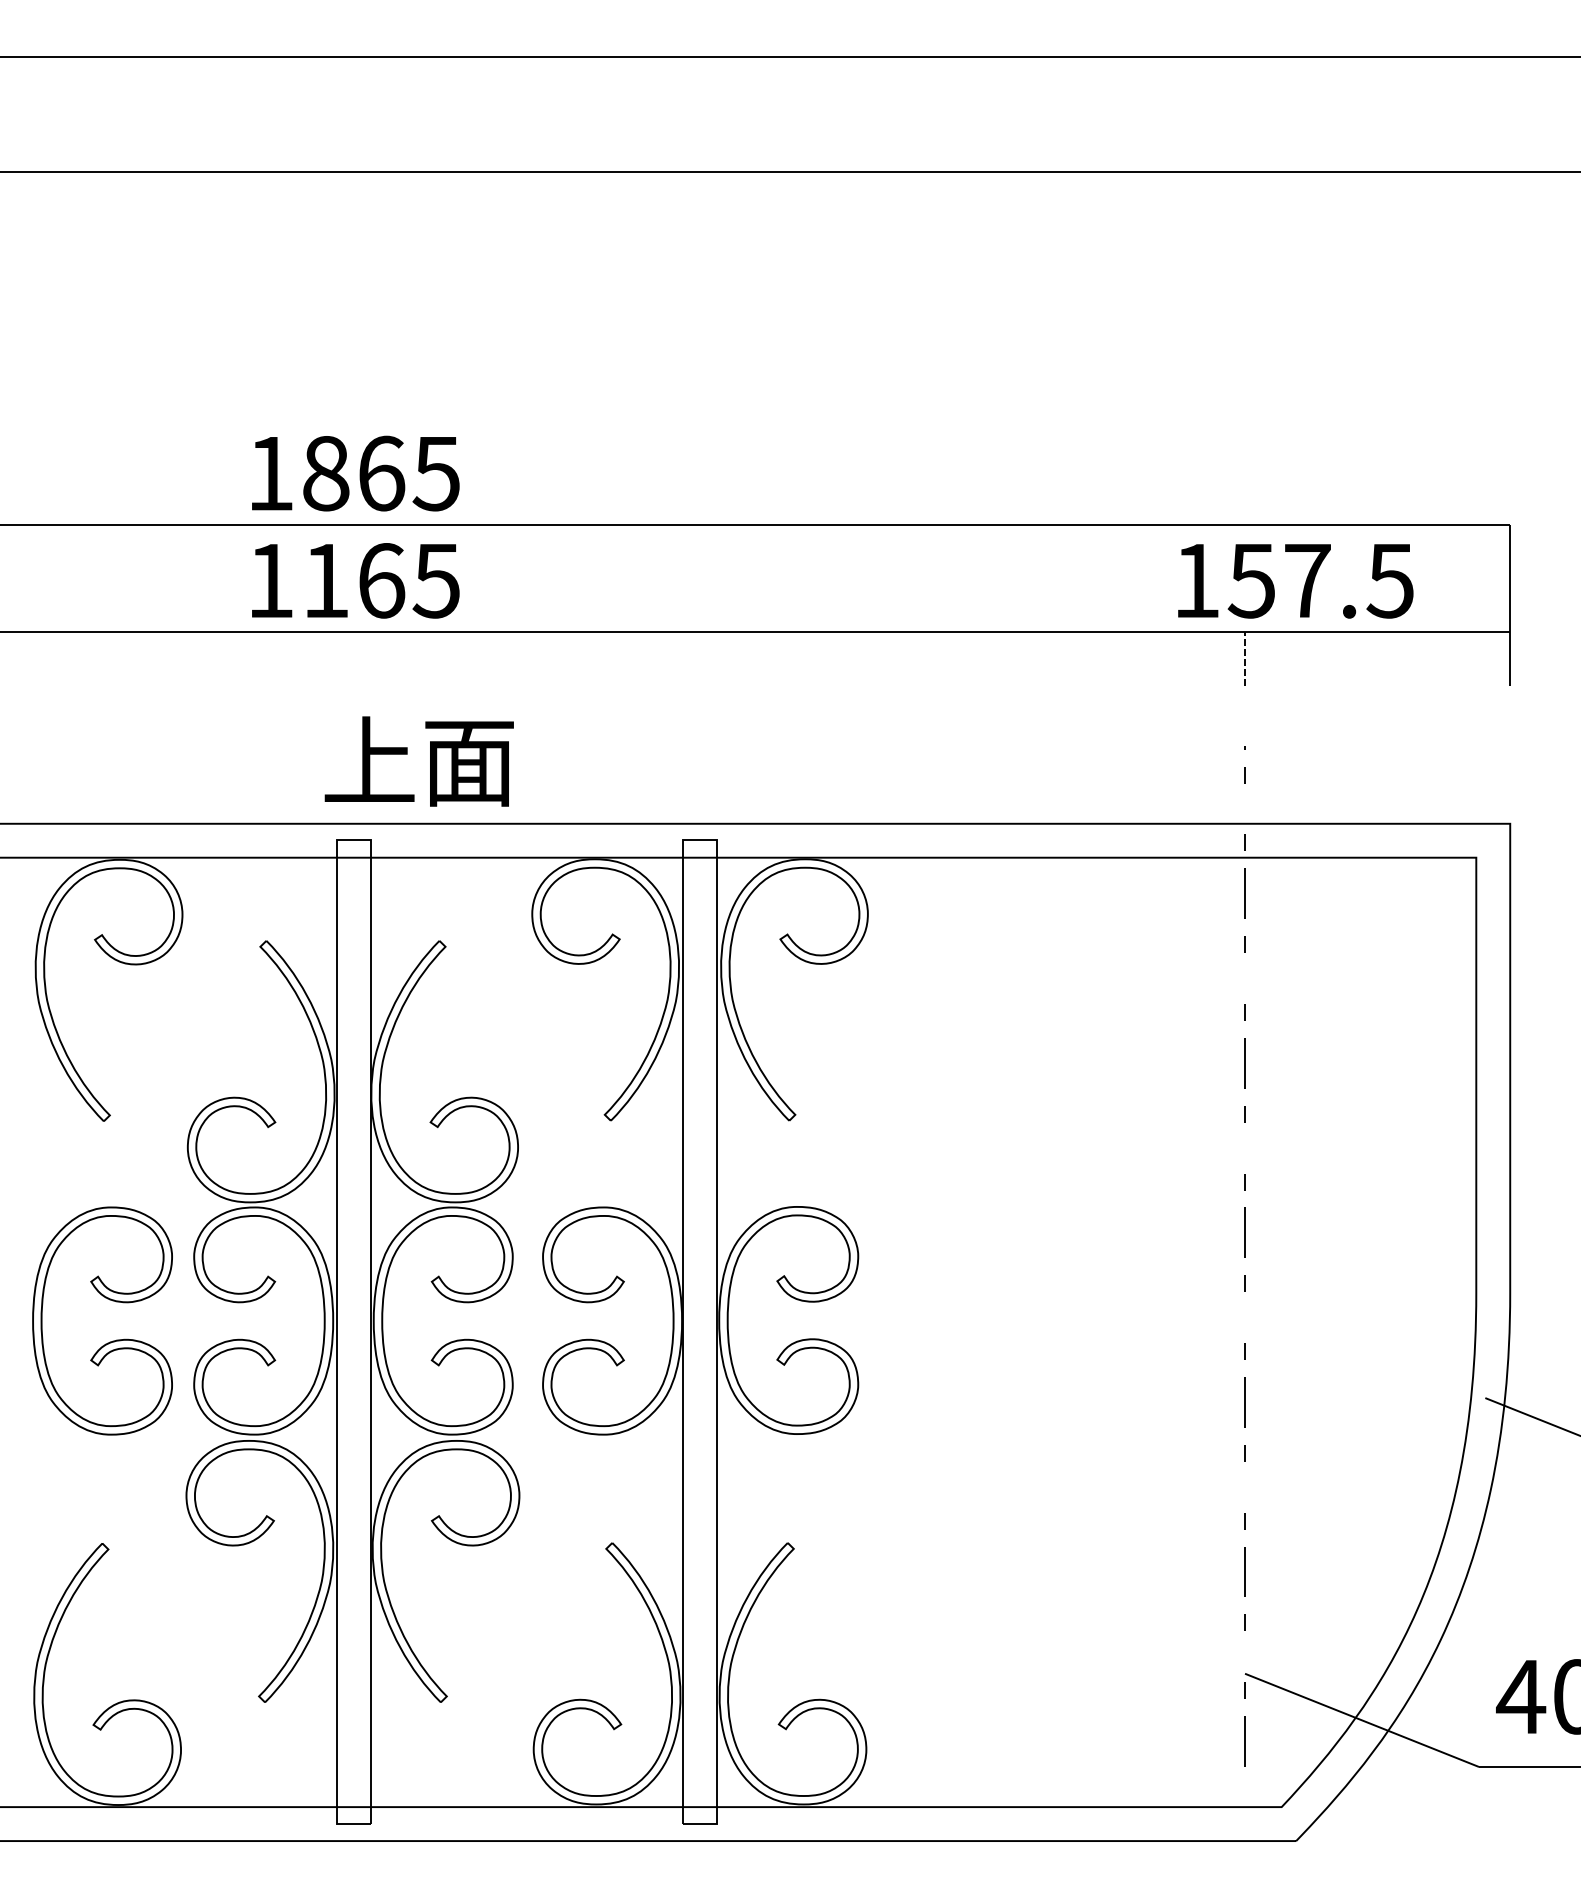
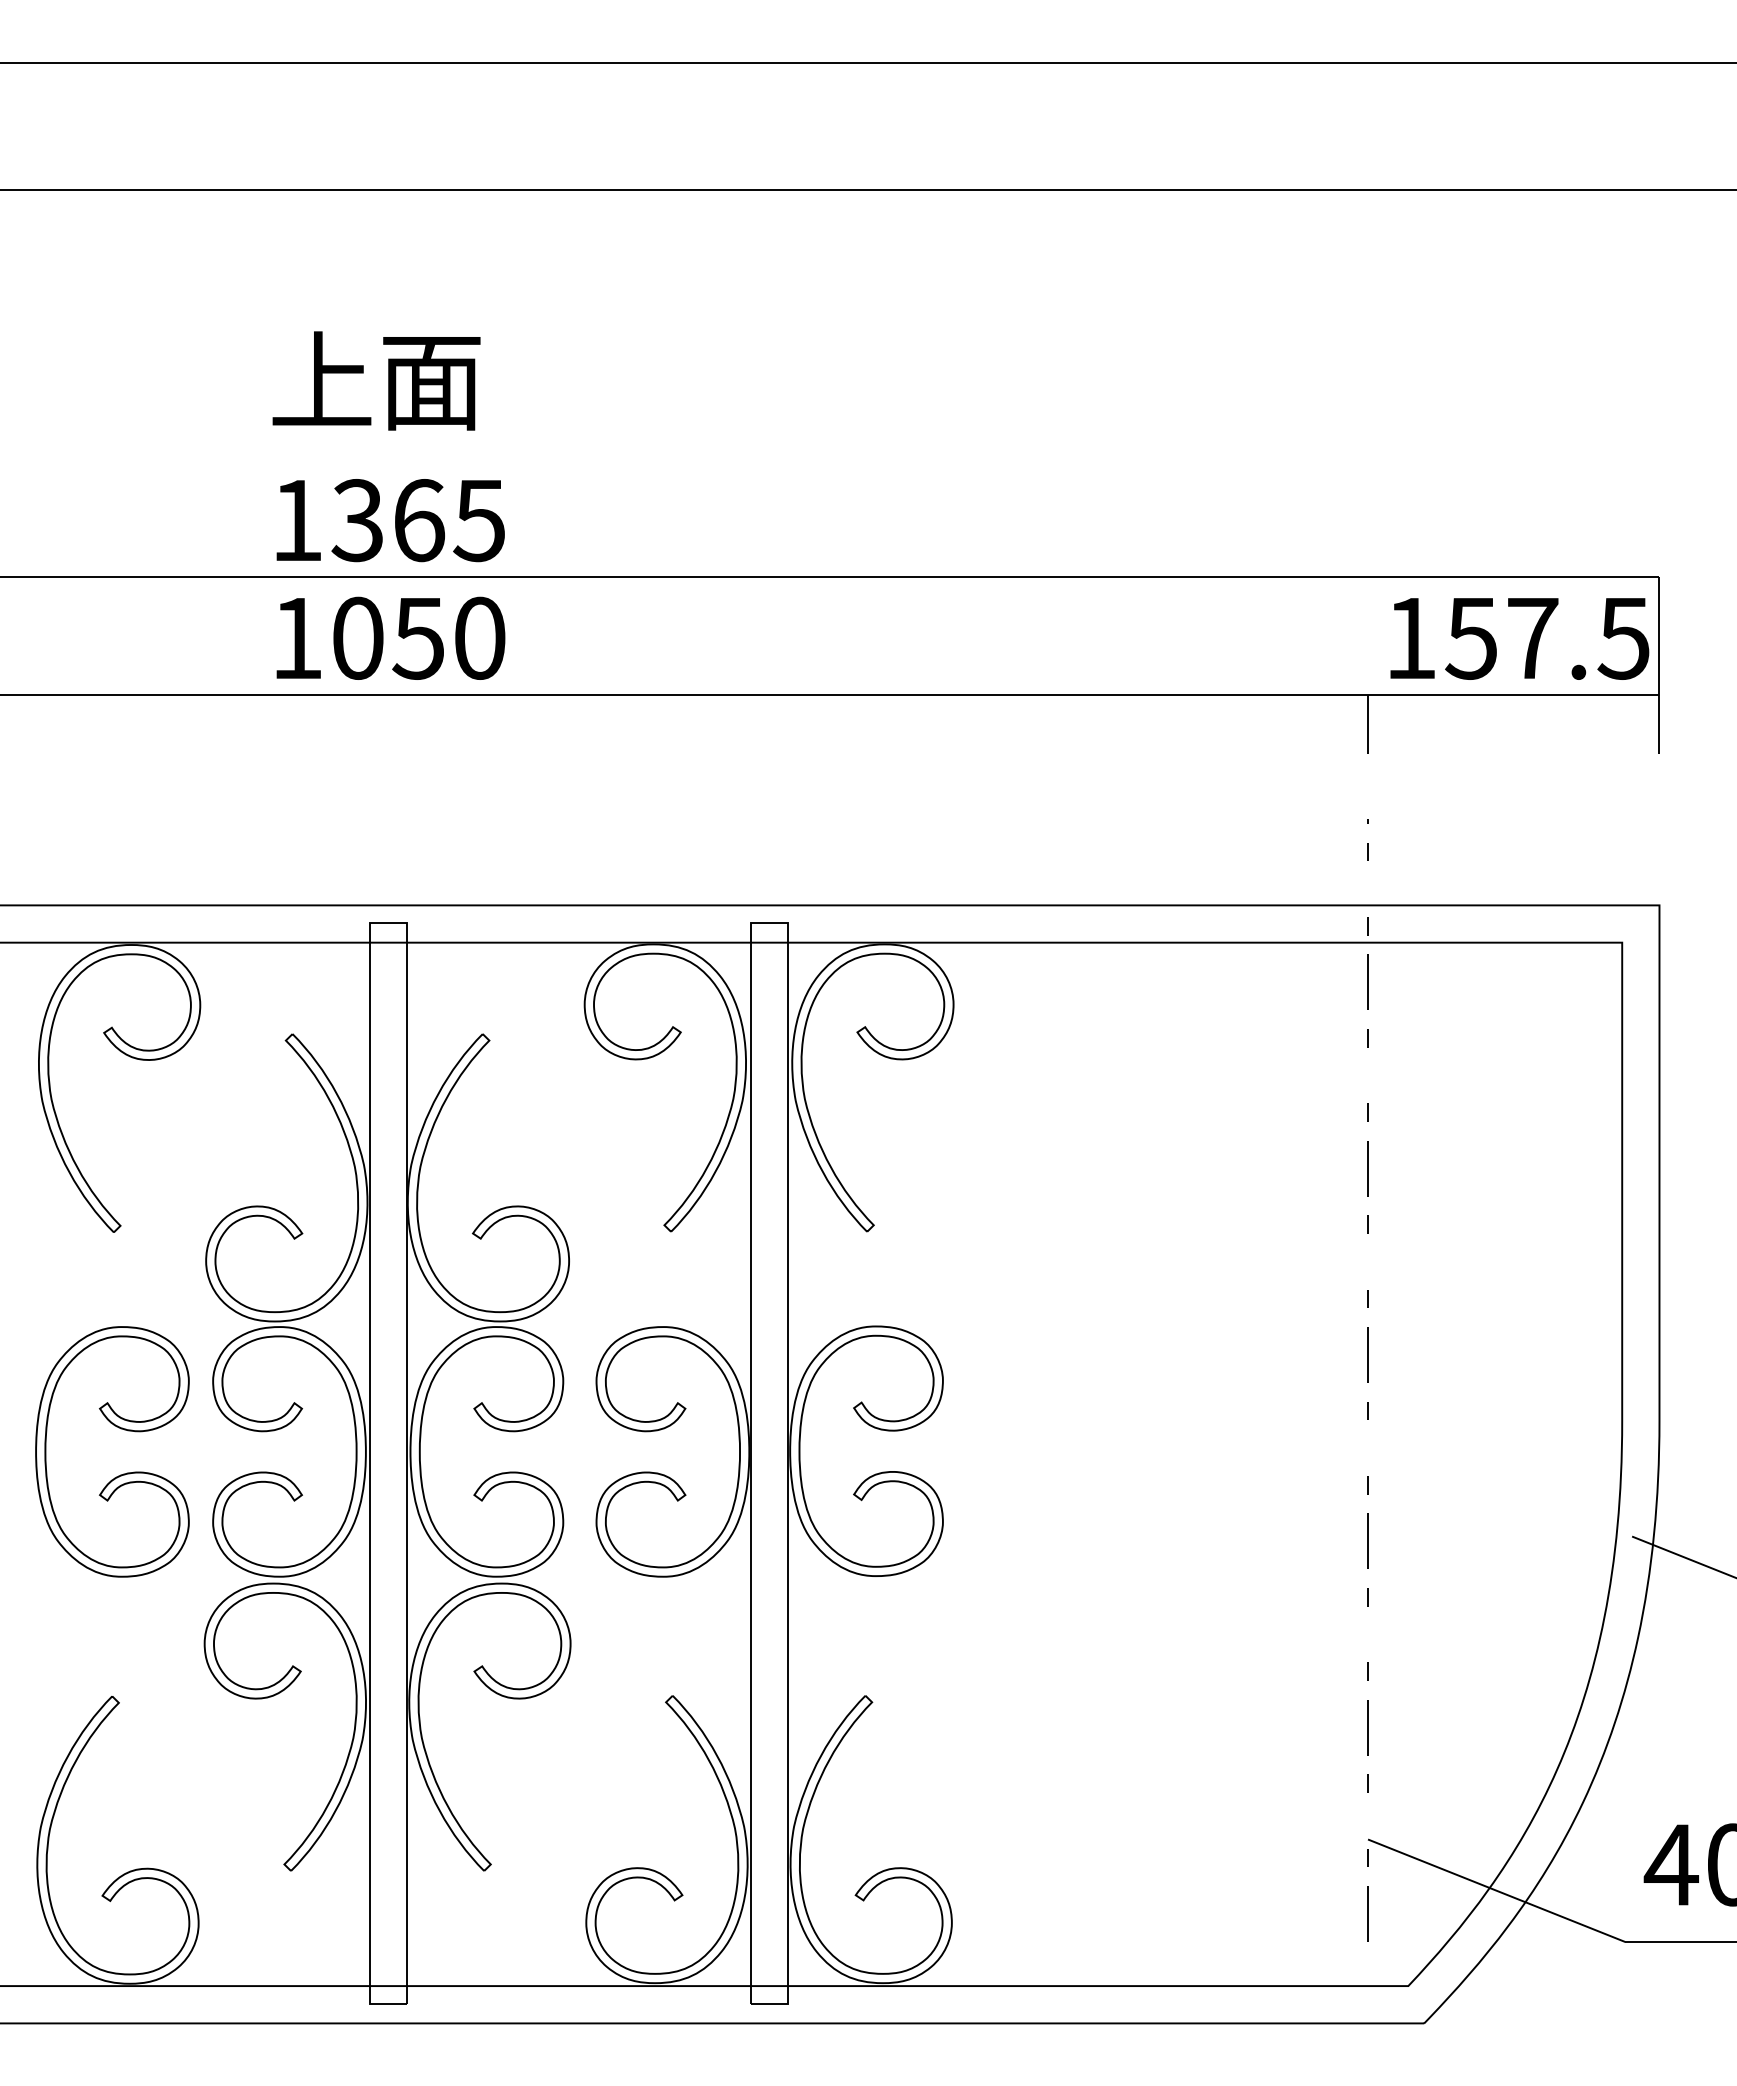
text: (325, 473) -> (357, 520), 1865 -> 1365
text: (381, 580) -> (419, 637), 1165 -> 1050
text: (1295, 580) -> (1519, 638), moved
line: (1245, 658) -> (1368, 723), dashed -> solid
text: (419, 761) -> (376, 380), moved

